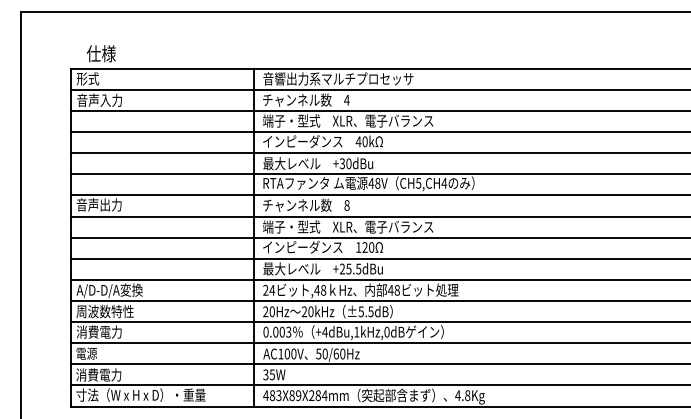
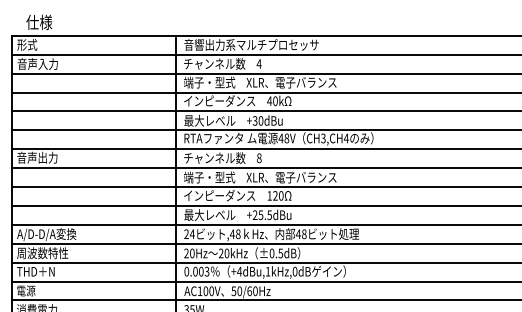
text: (418, 182) -> (323, 137), CH5,CH4 -> CH3,CH4
text: (360, 311) -> (271, 253), ±5.5dB -> ±0.5dB
text: (98, 331) -> (36, 271), 消費電力 -> THD＋N

